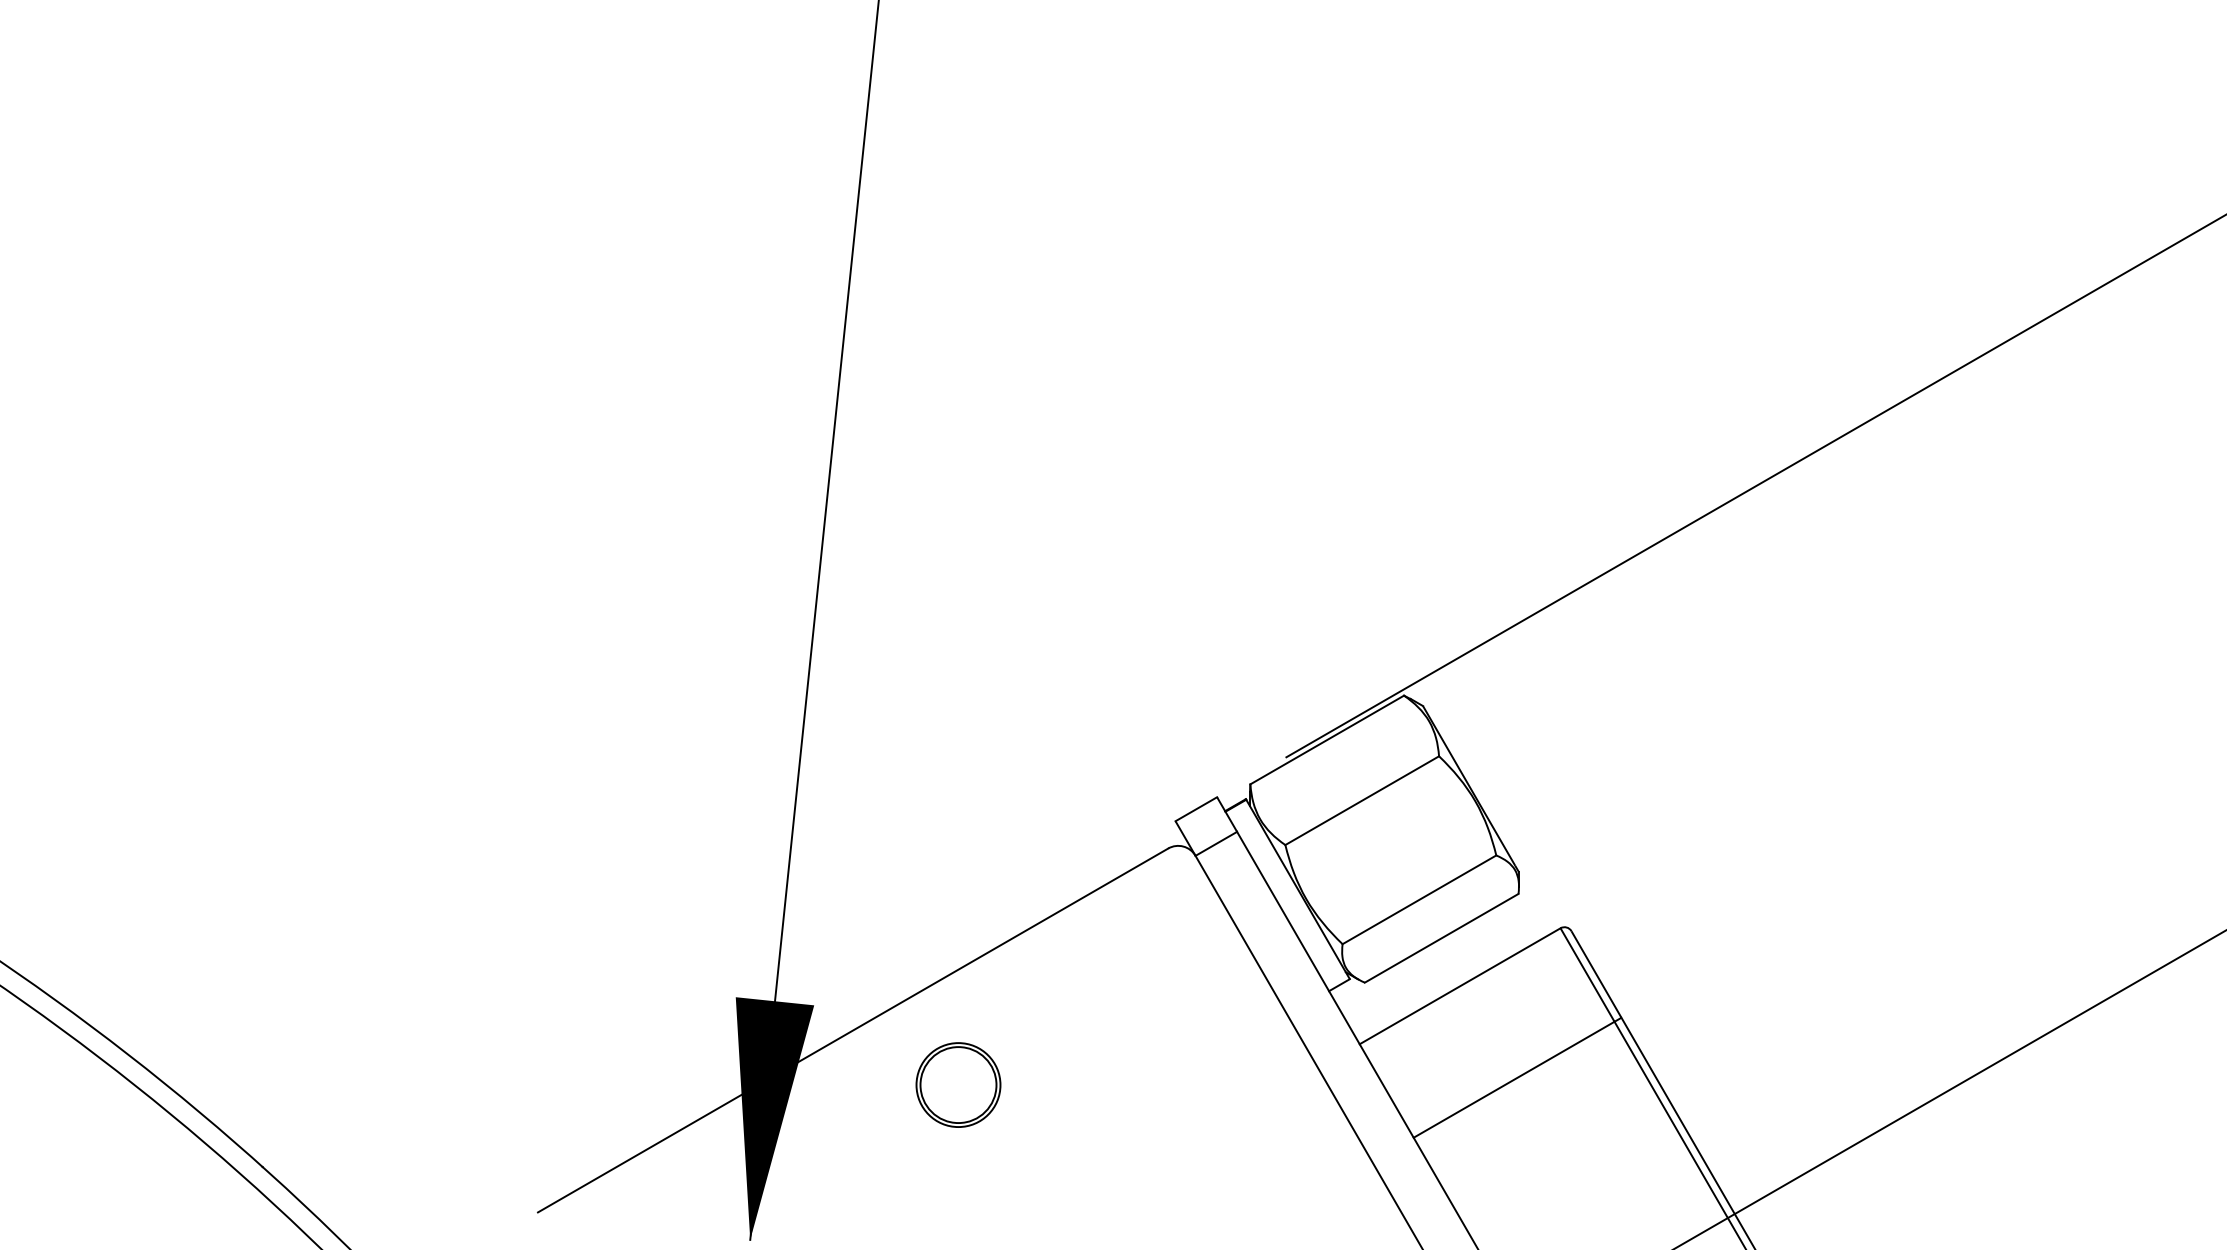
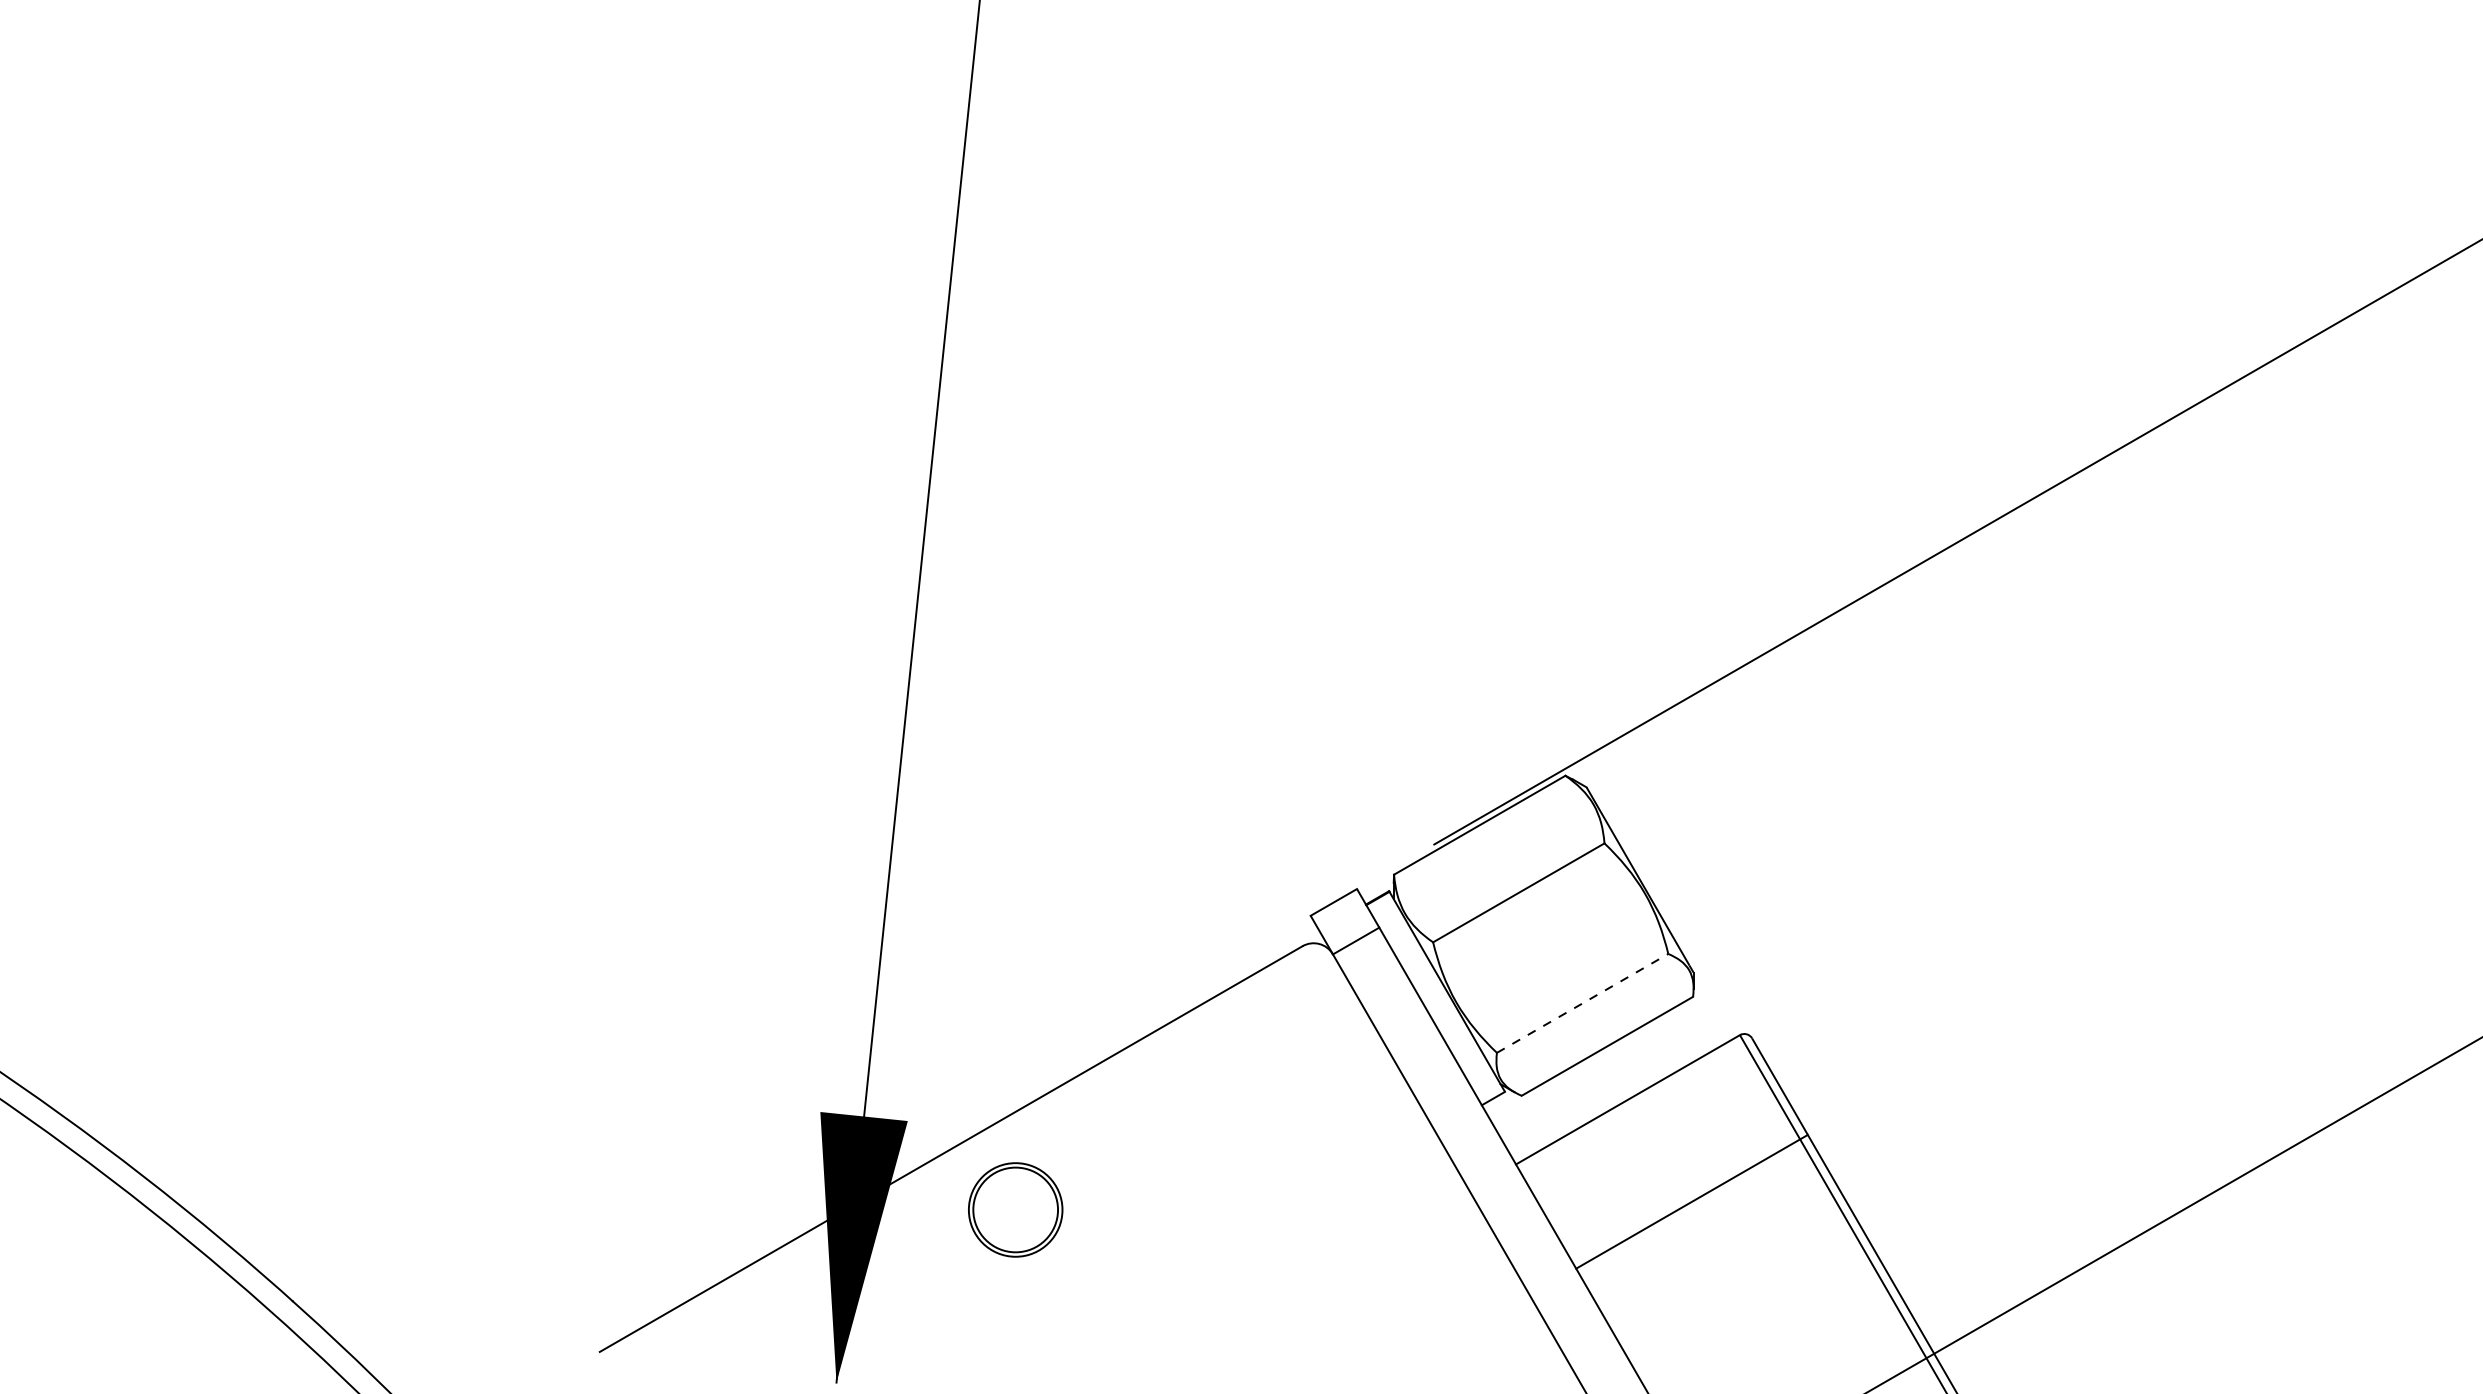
line: (1419, 899) -> (1582, 1003), solid -> dashed
part: (958, 1084) -> (1015, 1209), moved

